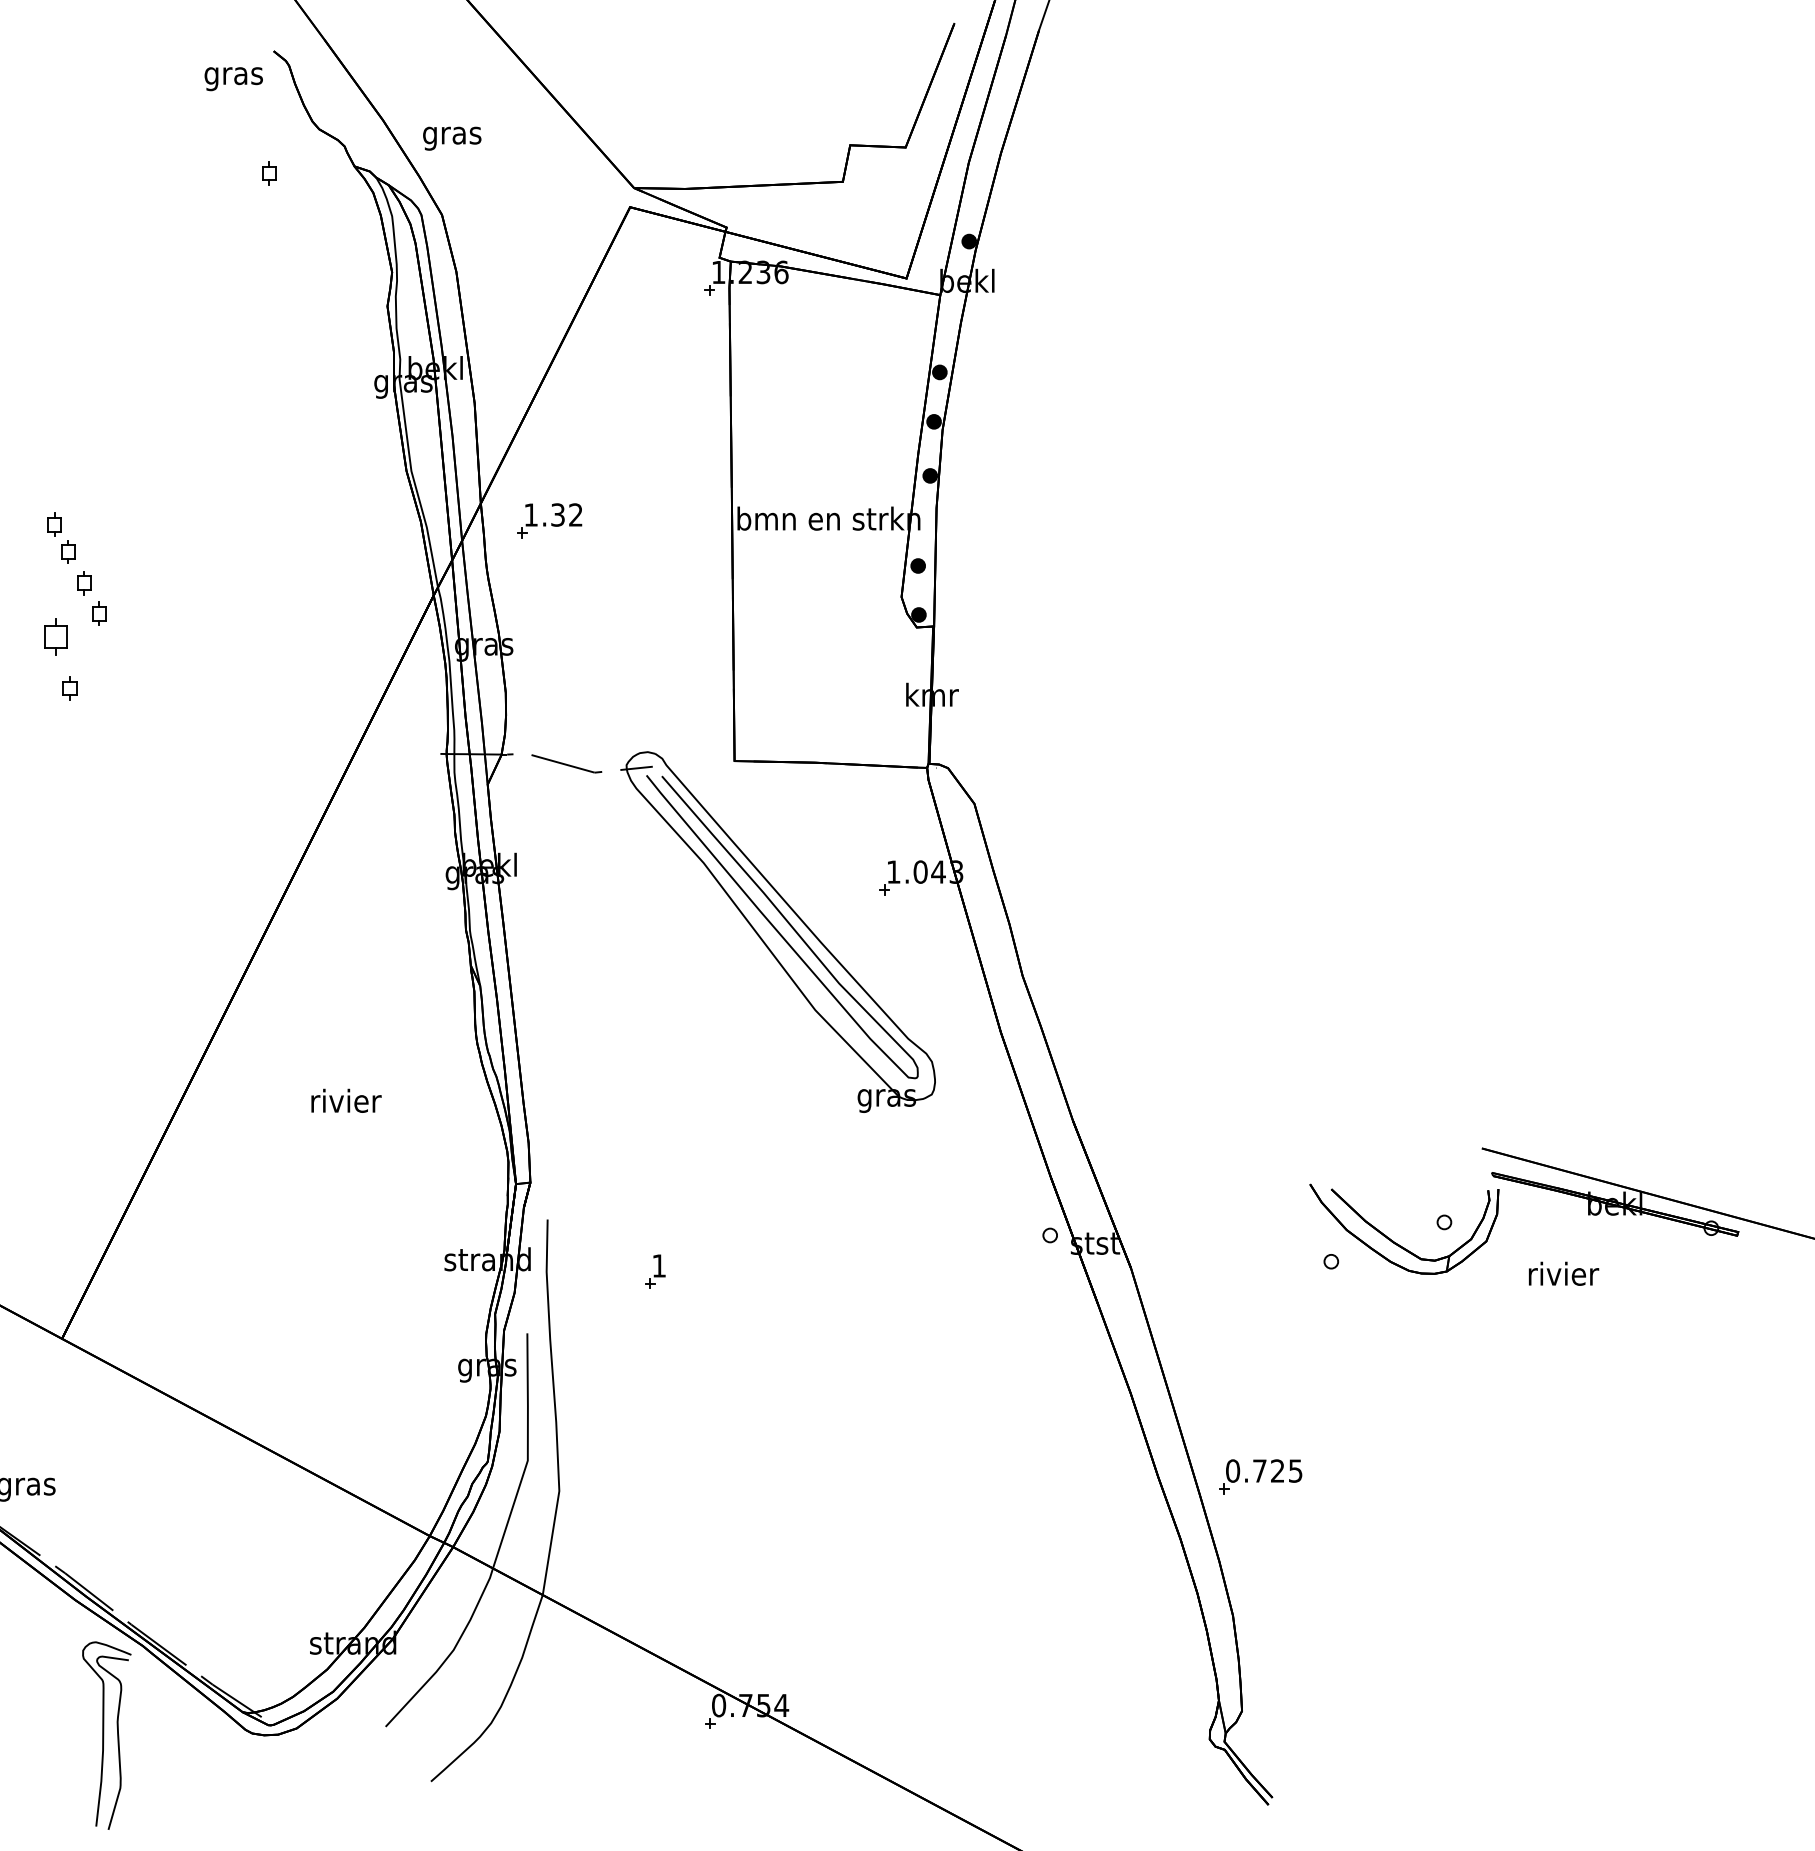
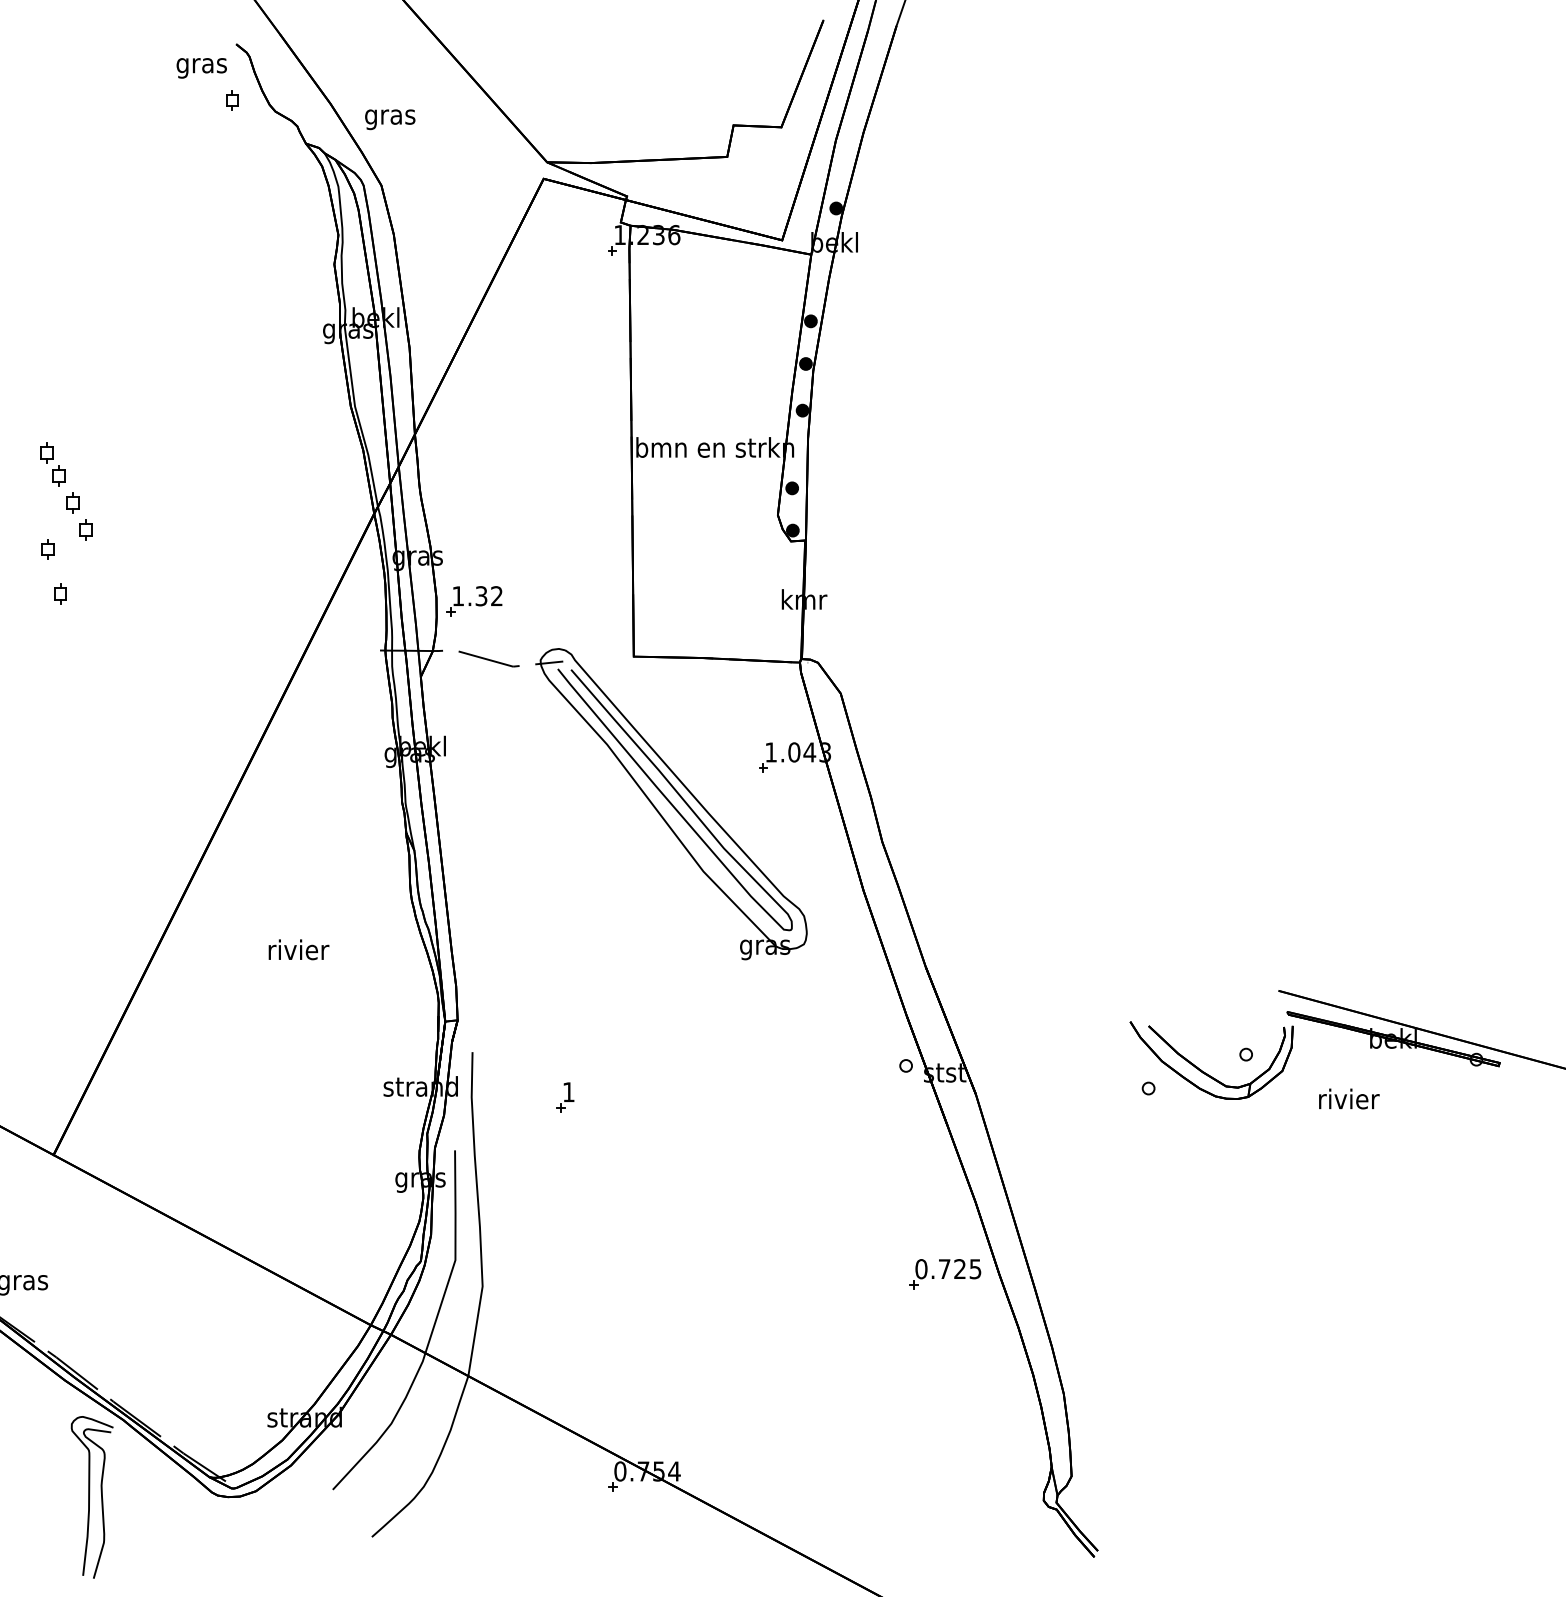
part: (269, 173) -> (232, 100), moved
part: (549, 520) -> (474, 600), moved
part: (55, 636) -> (47, 549), size x0.62
part: (1260, 1476) -> (945, 1273), moved

